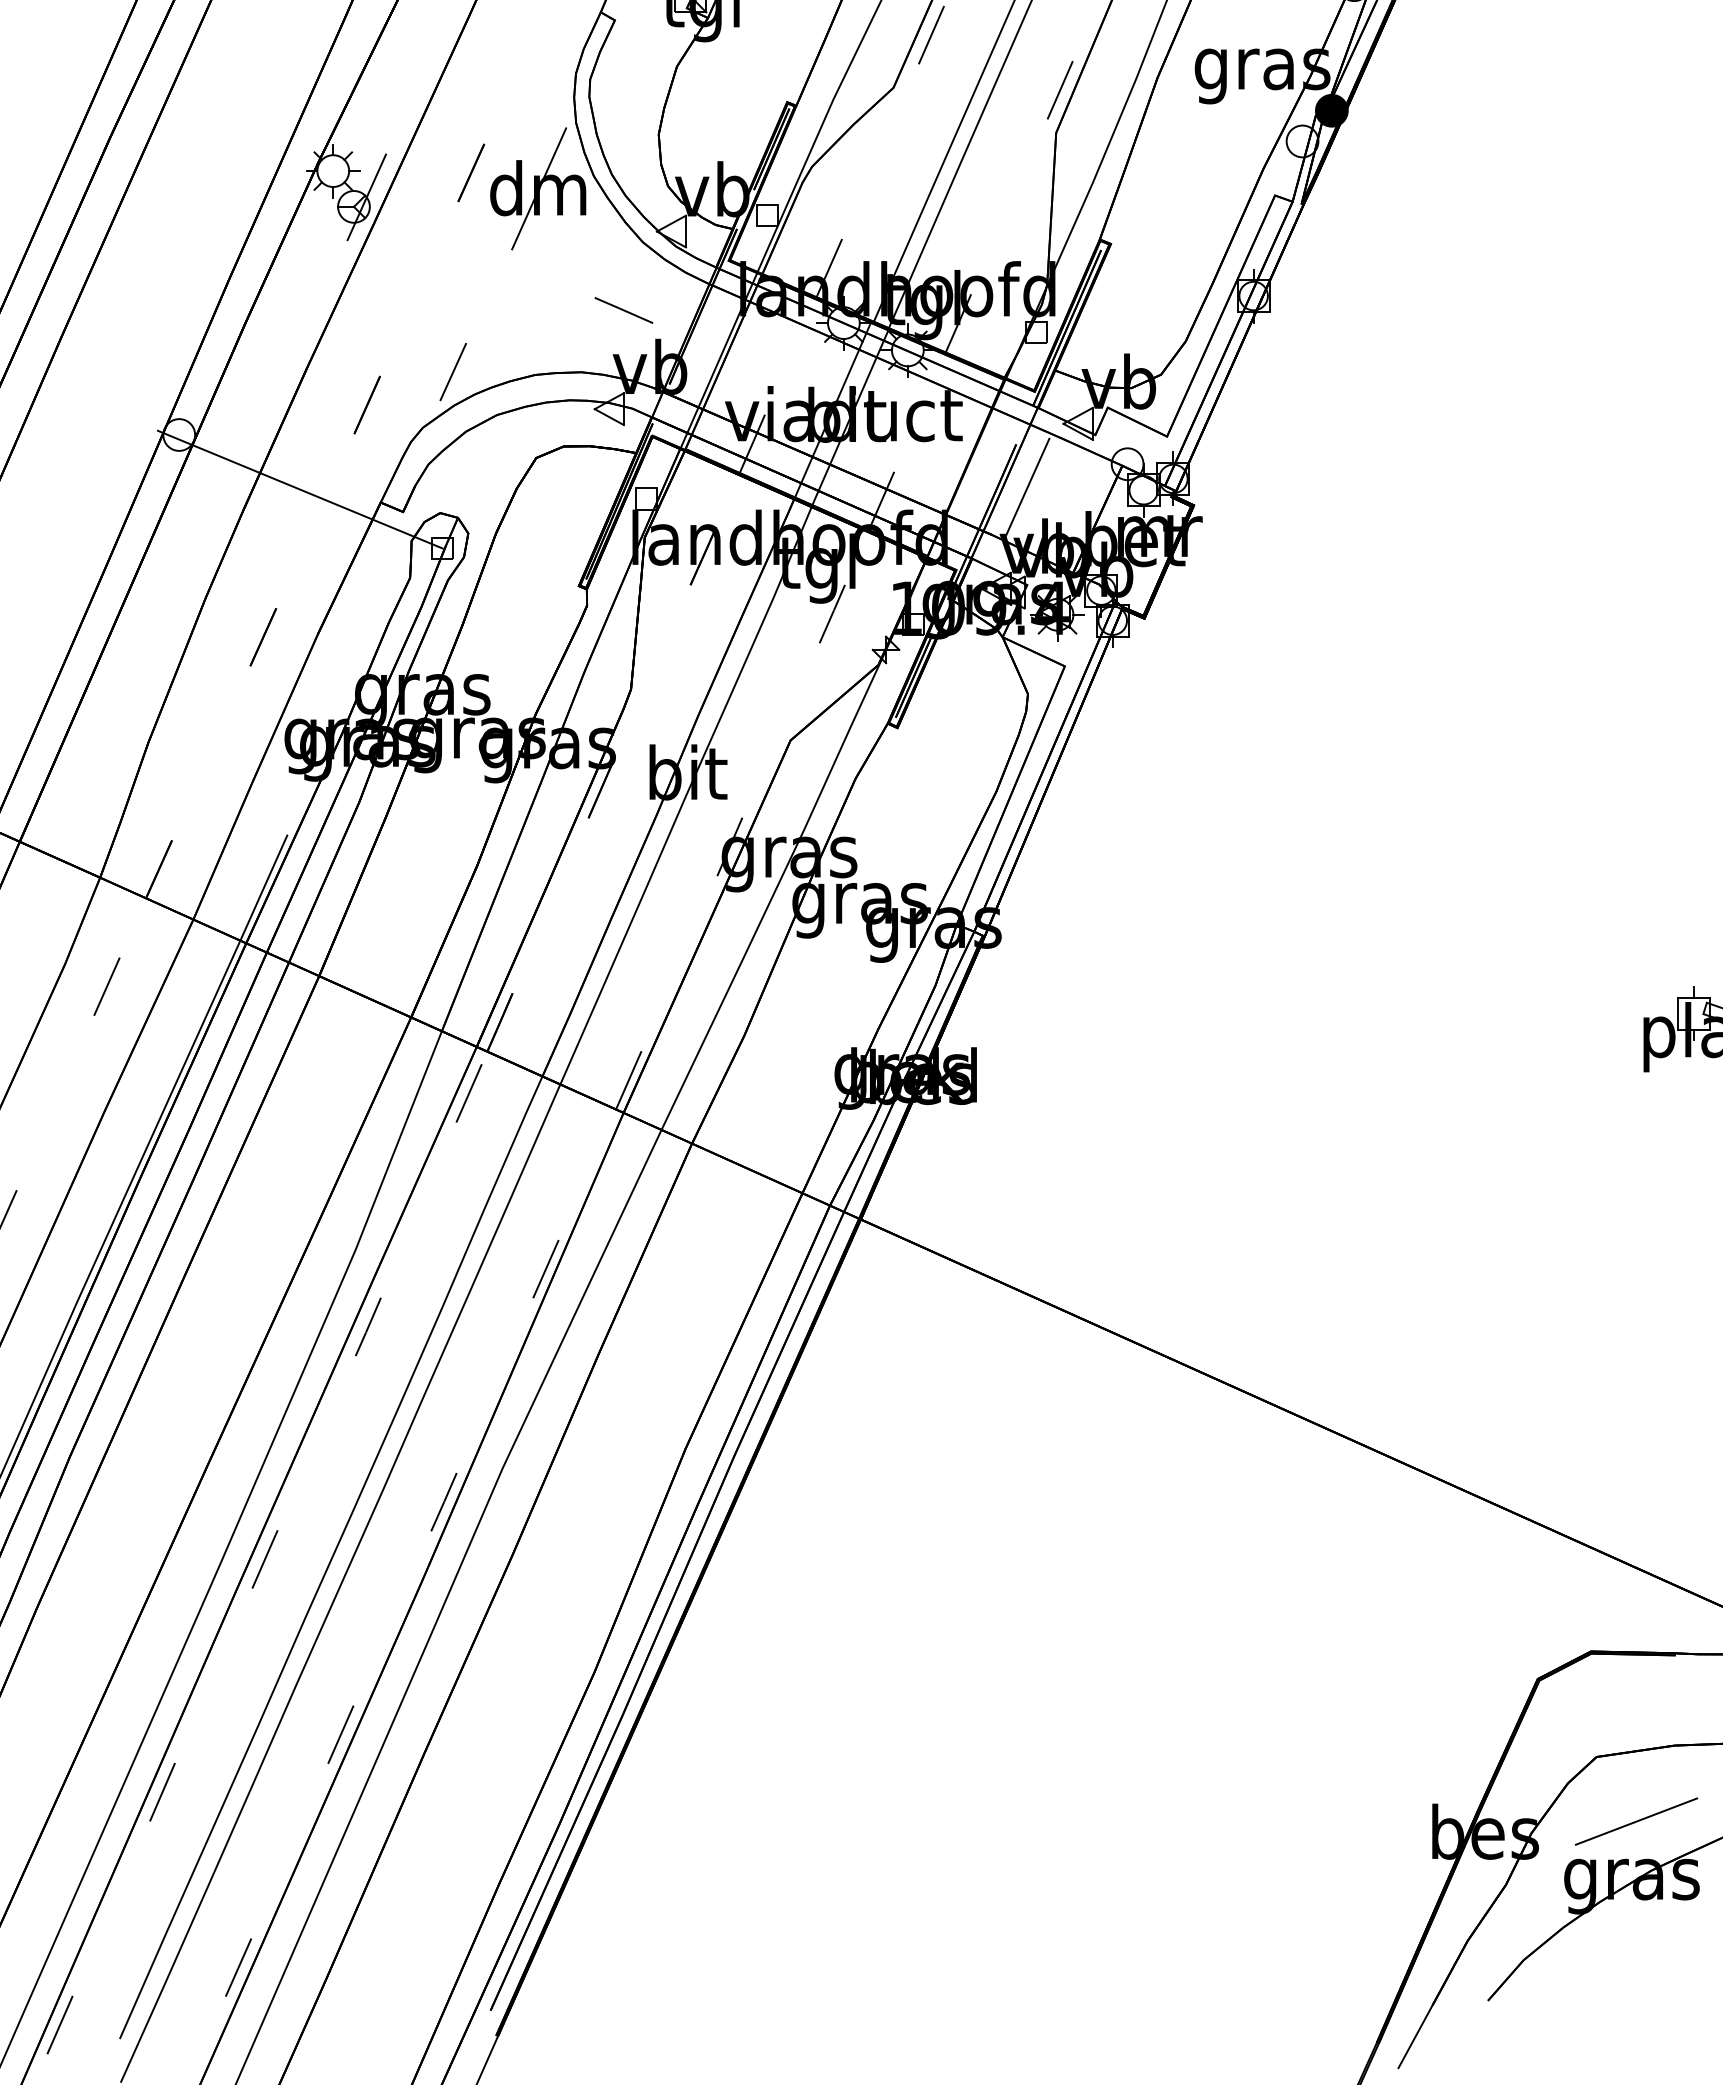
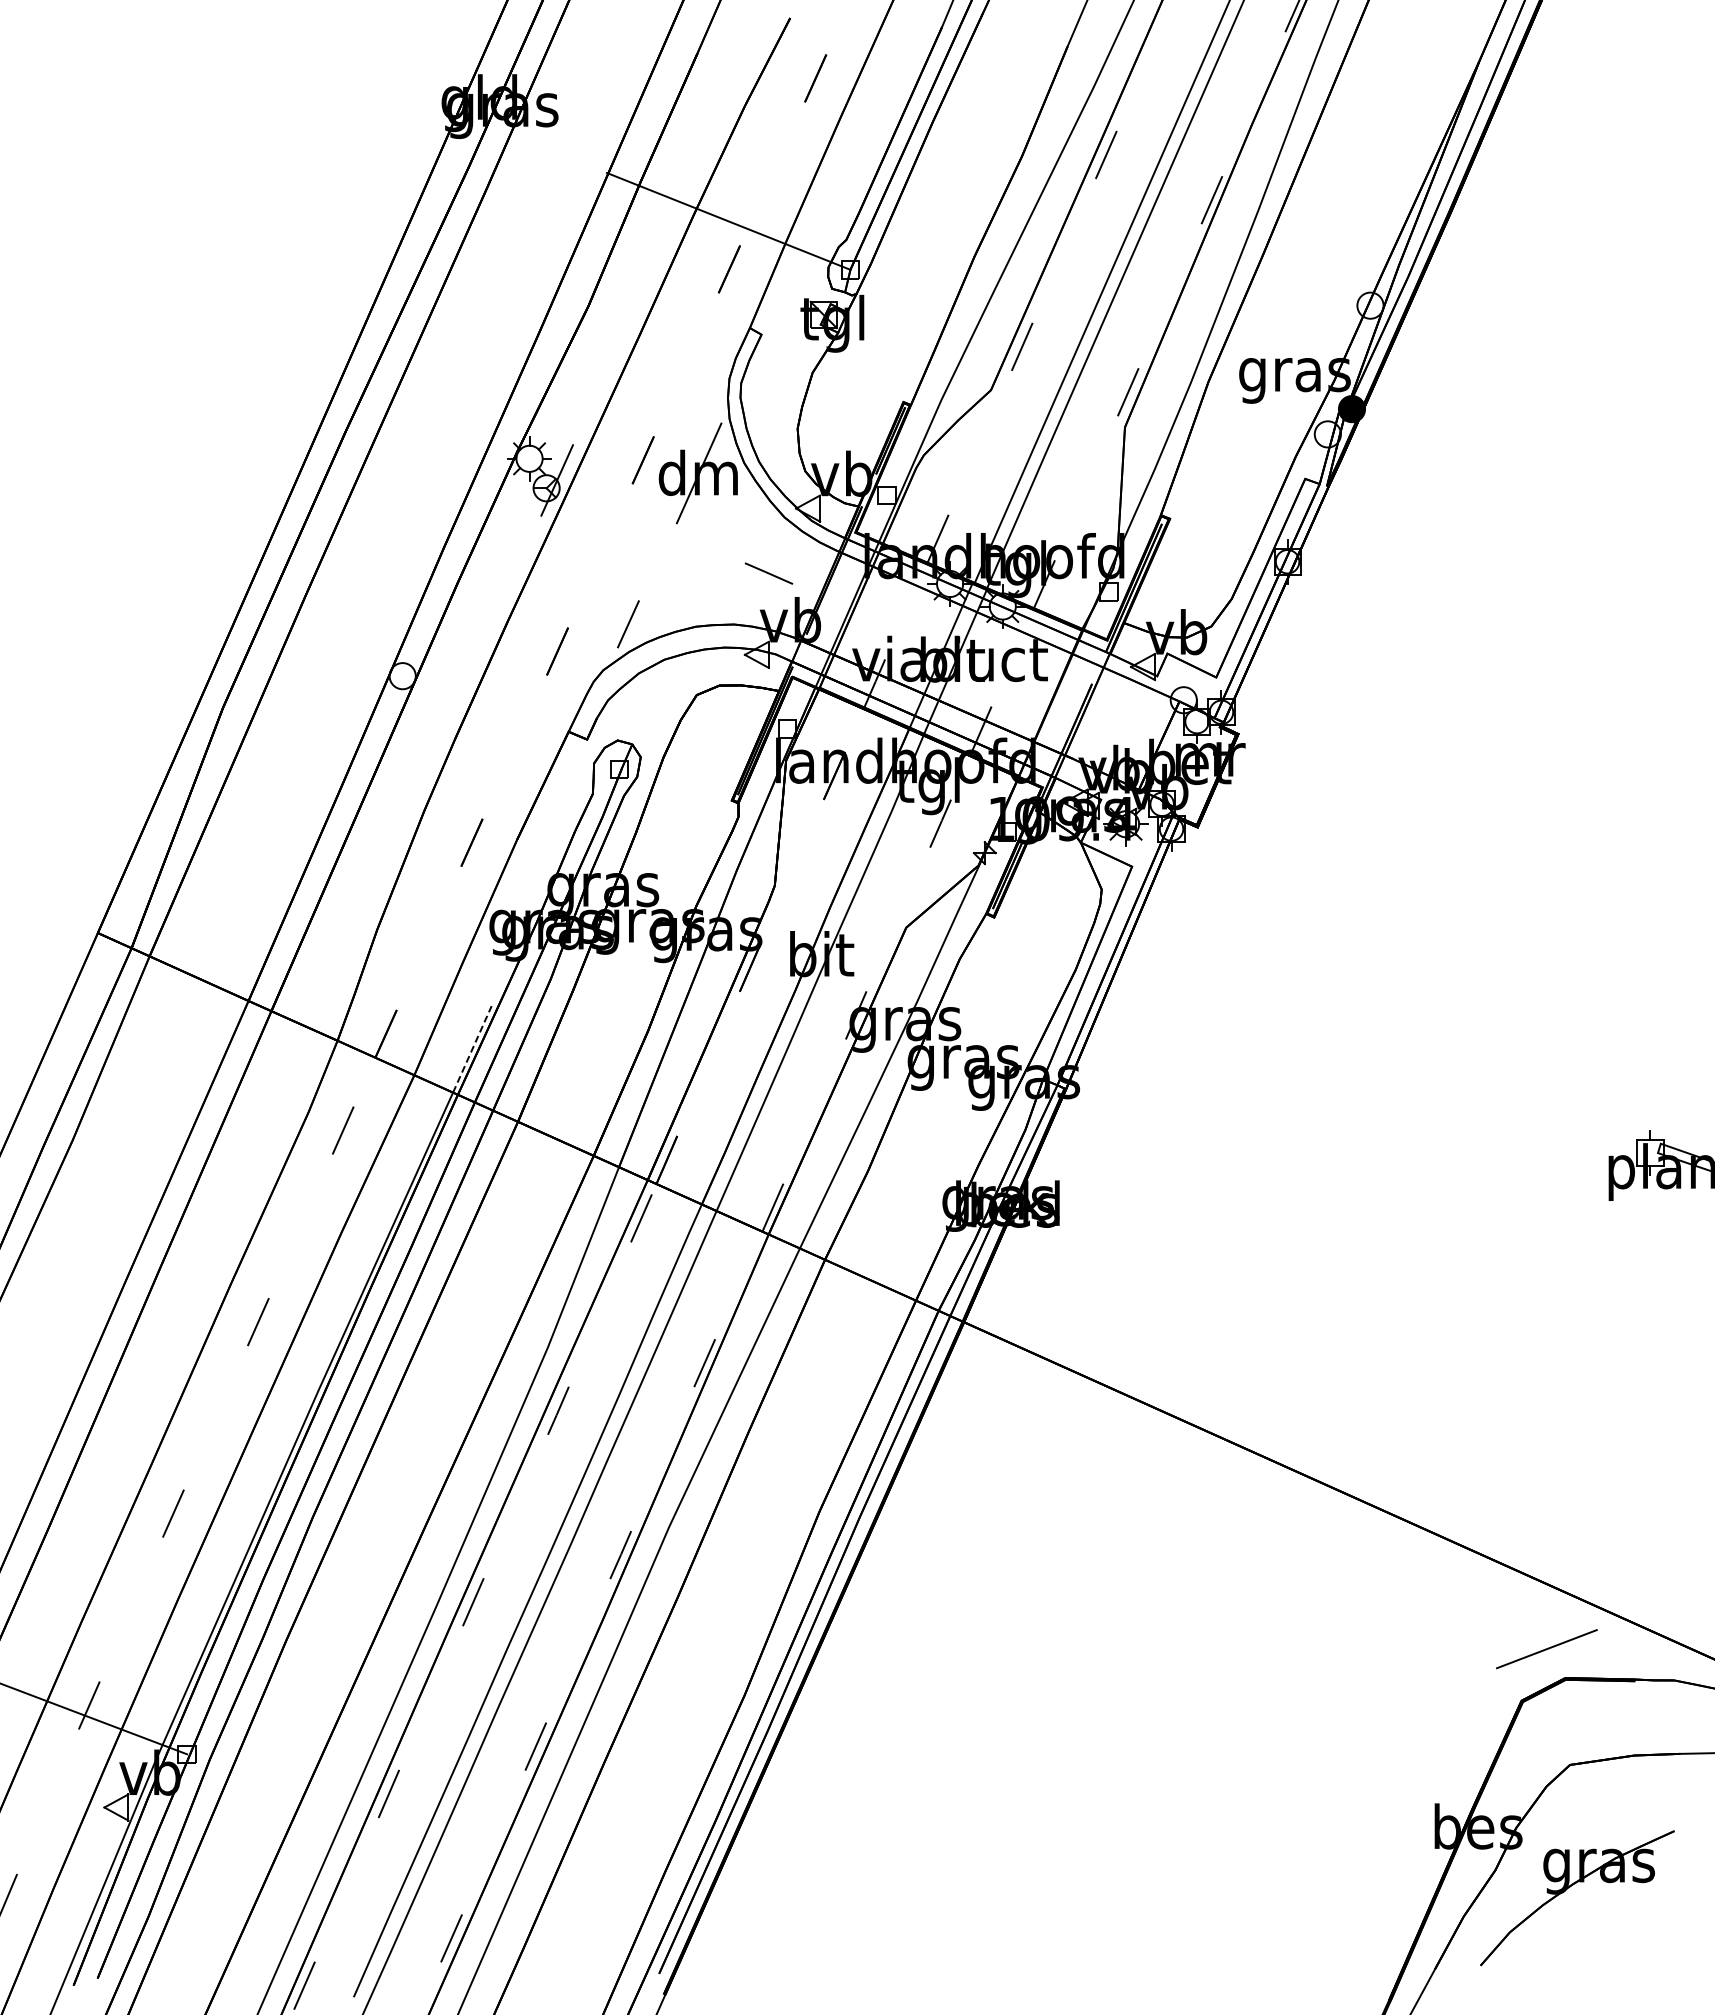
line: (1027, 487) -> (1101, 719), removed
line: (300, 488) -> (502, 720), removed
line: (263, 887) -> (472, 1048), solid -> dashed
line: (1636, 1822) -> (1546, 1649), moved

